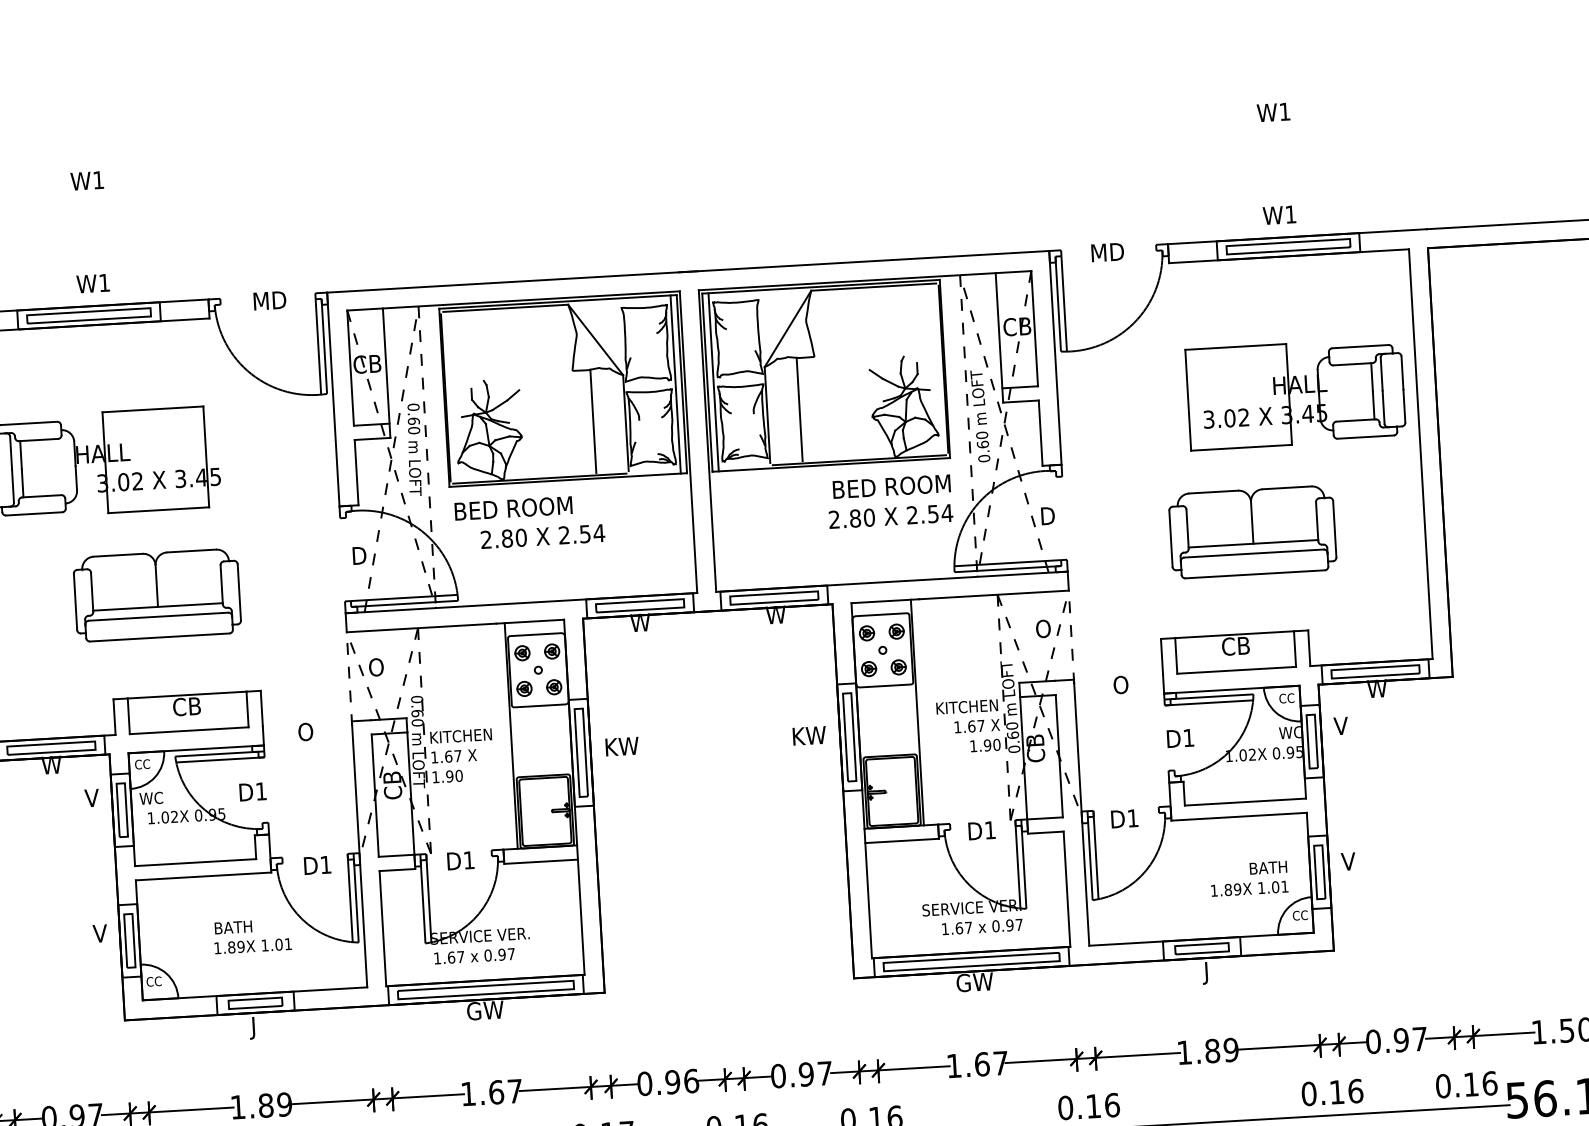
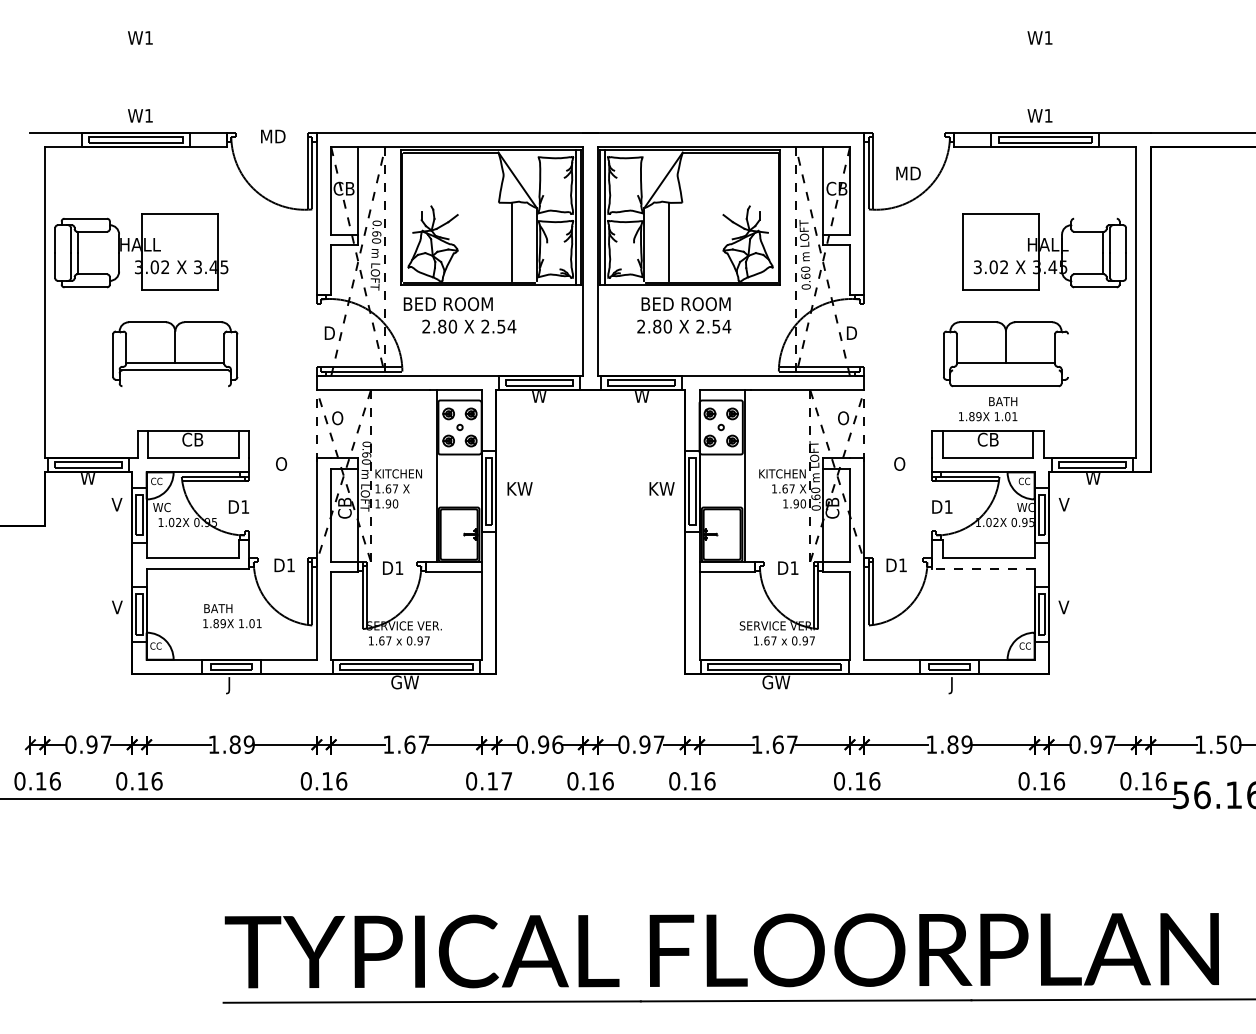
text: (1107, 252) -> (908, 173), moved
line: (1360, 346) -> (1095, 218), removed
text: (890, 501) -> (684, 315), moved
line: (1335, 529) -> (1068, 355), removed
line: (1253, 553) -> (1005, 370), removed
line: (160, 637) -> (175, 386), removed
line: (1238, 816) -> (982, 568), solid -> dashed
text: (1249, 879) -> (988, 409), moved

